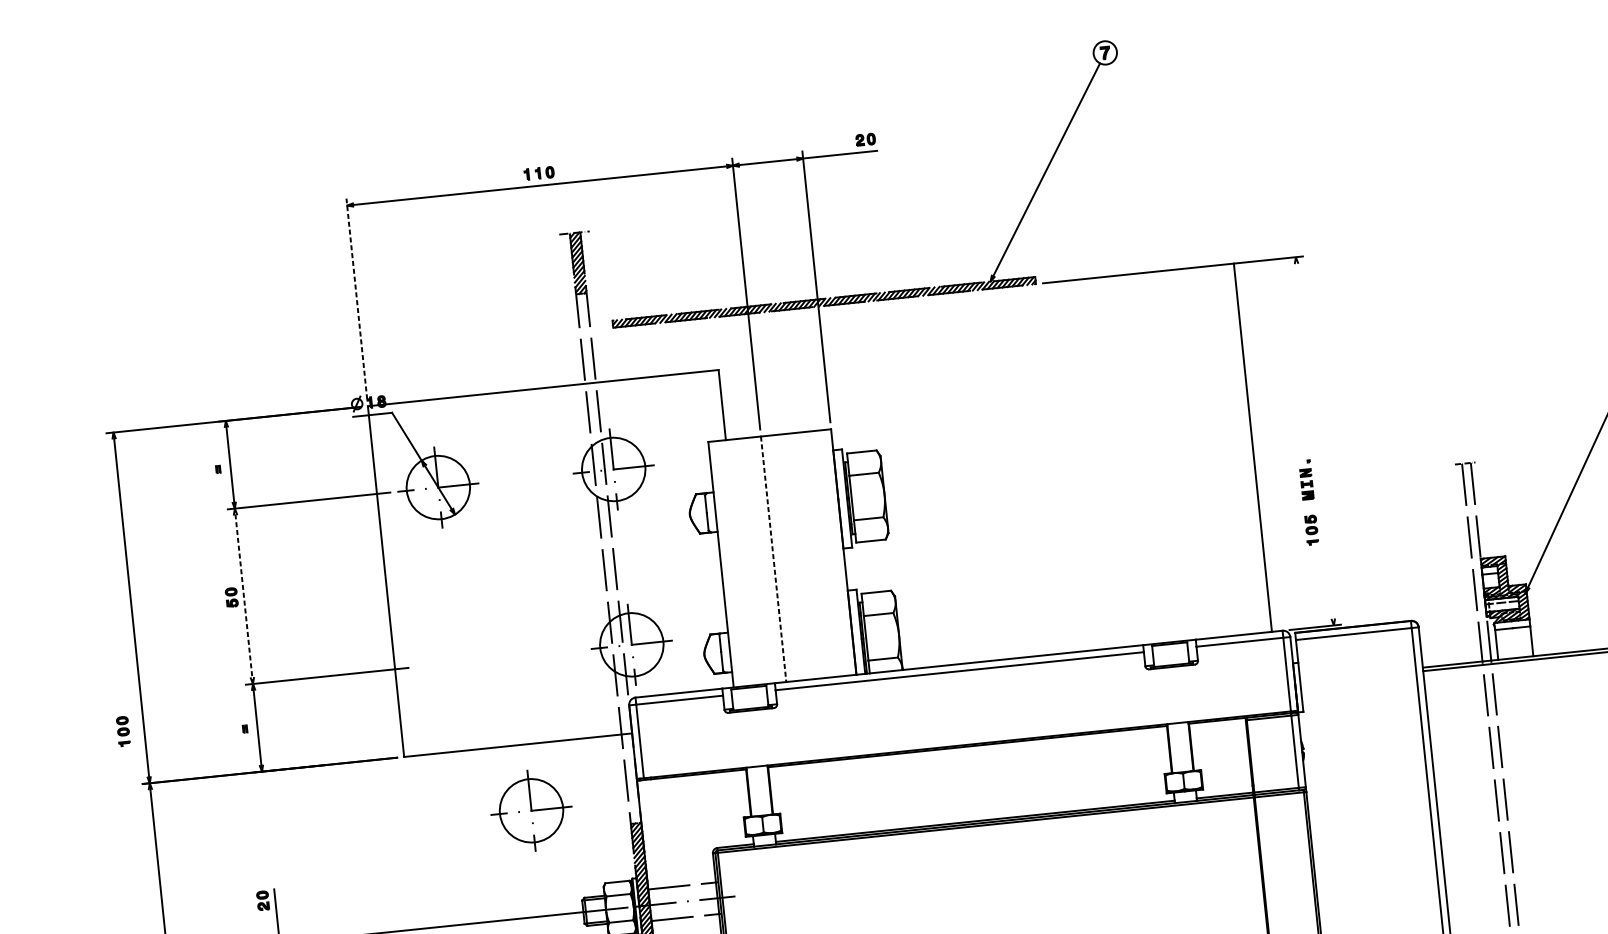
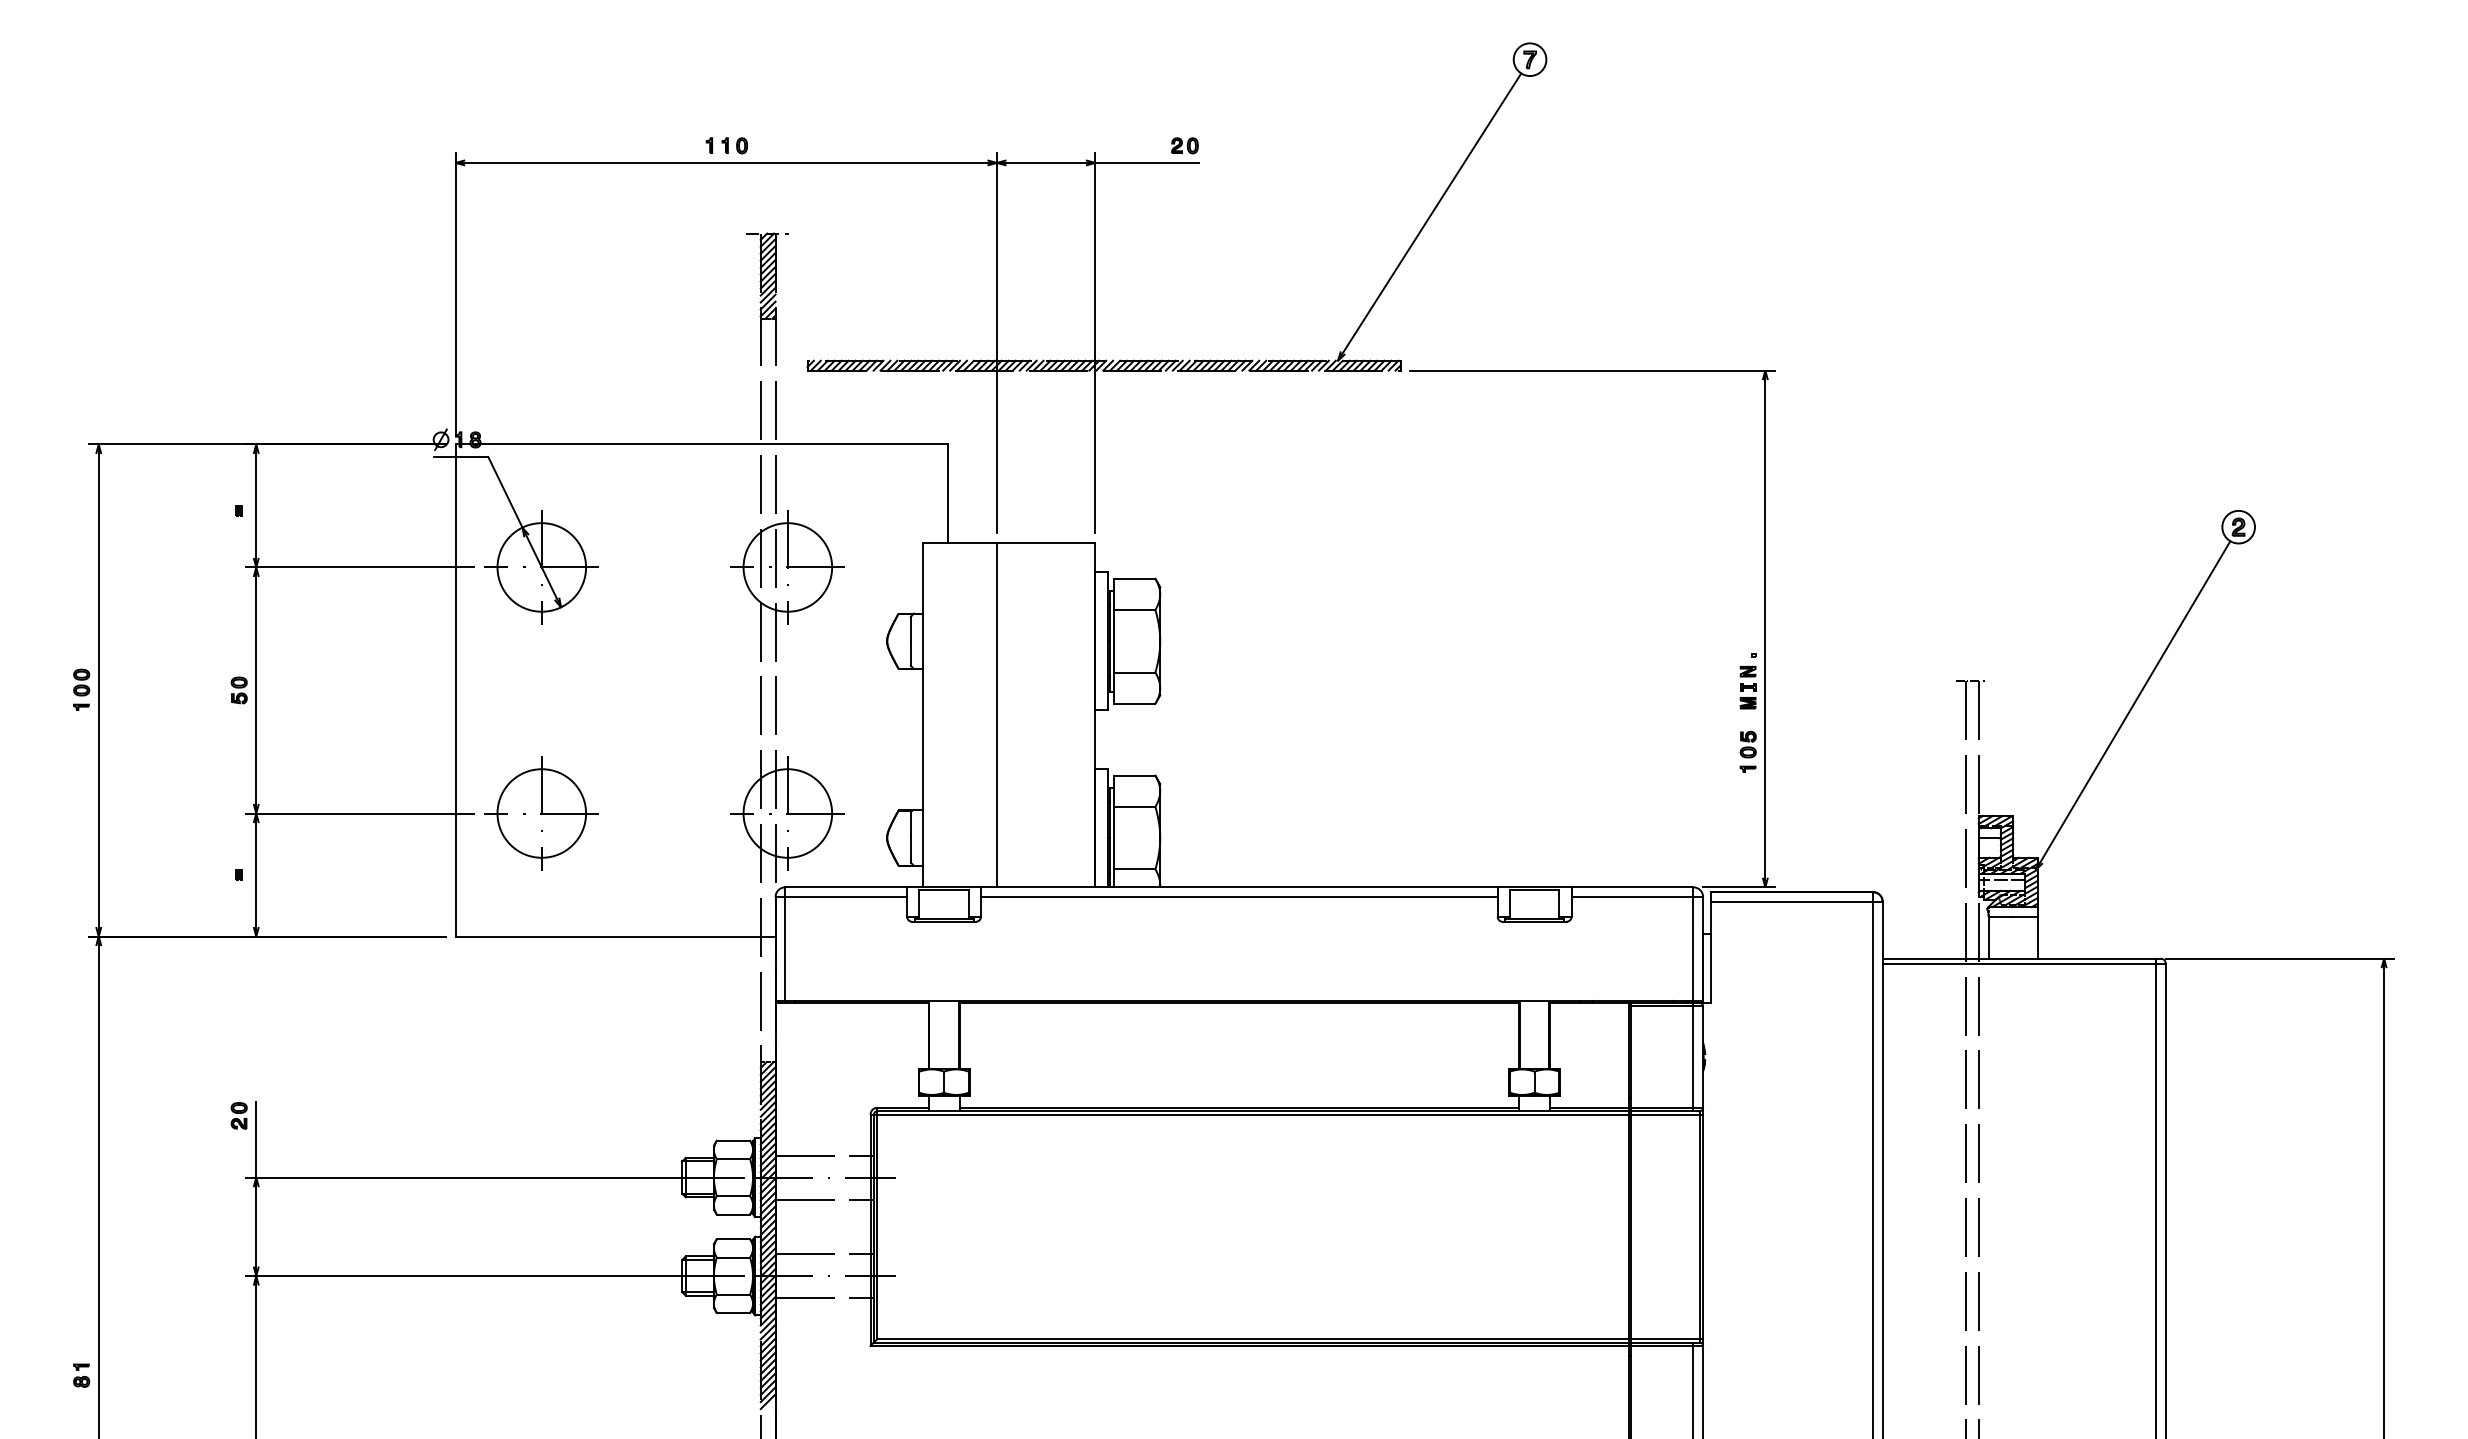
line: (356, 298) -> (455, 293), dashed -> solid
line: (1252, 447) -> (1765, 628), moved
line: (773, 559) -> (996, 715), dashed -> solid
line: (244, 595) -> (256, 689), dashed -> solid
part: (123, 731) -> (81, 689), moved
part: (531, 810) -> (541, 813), moved

